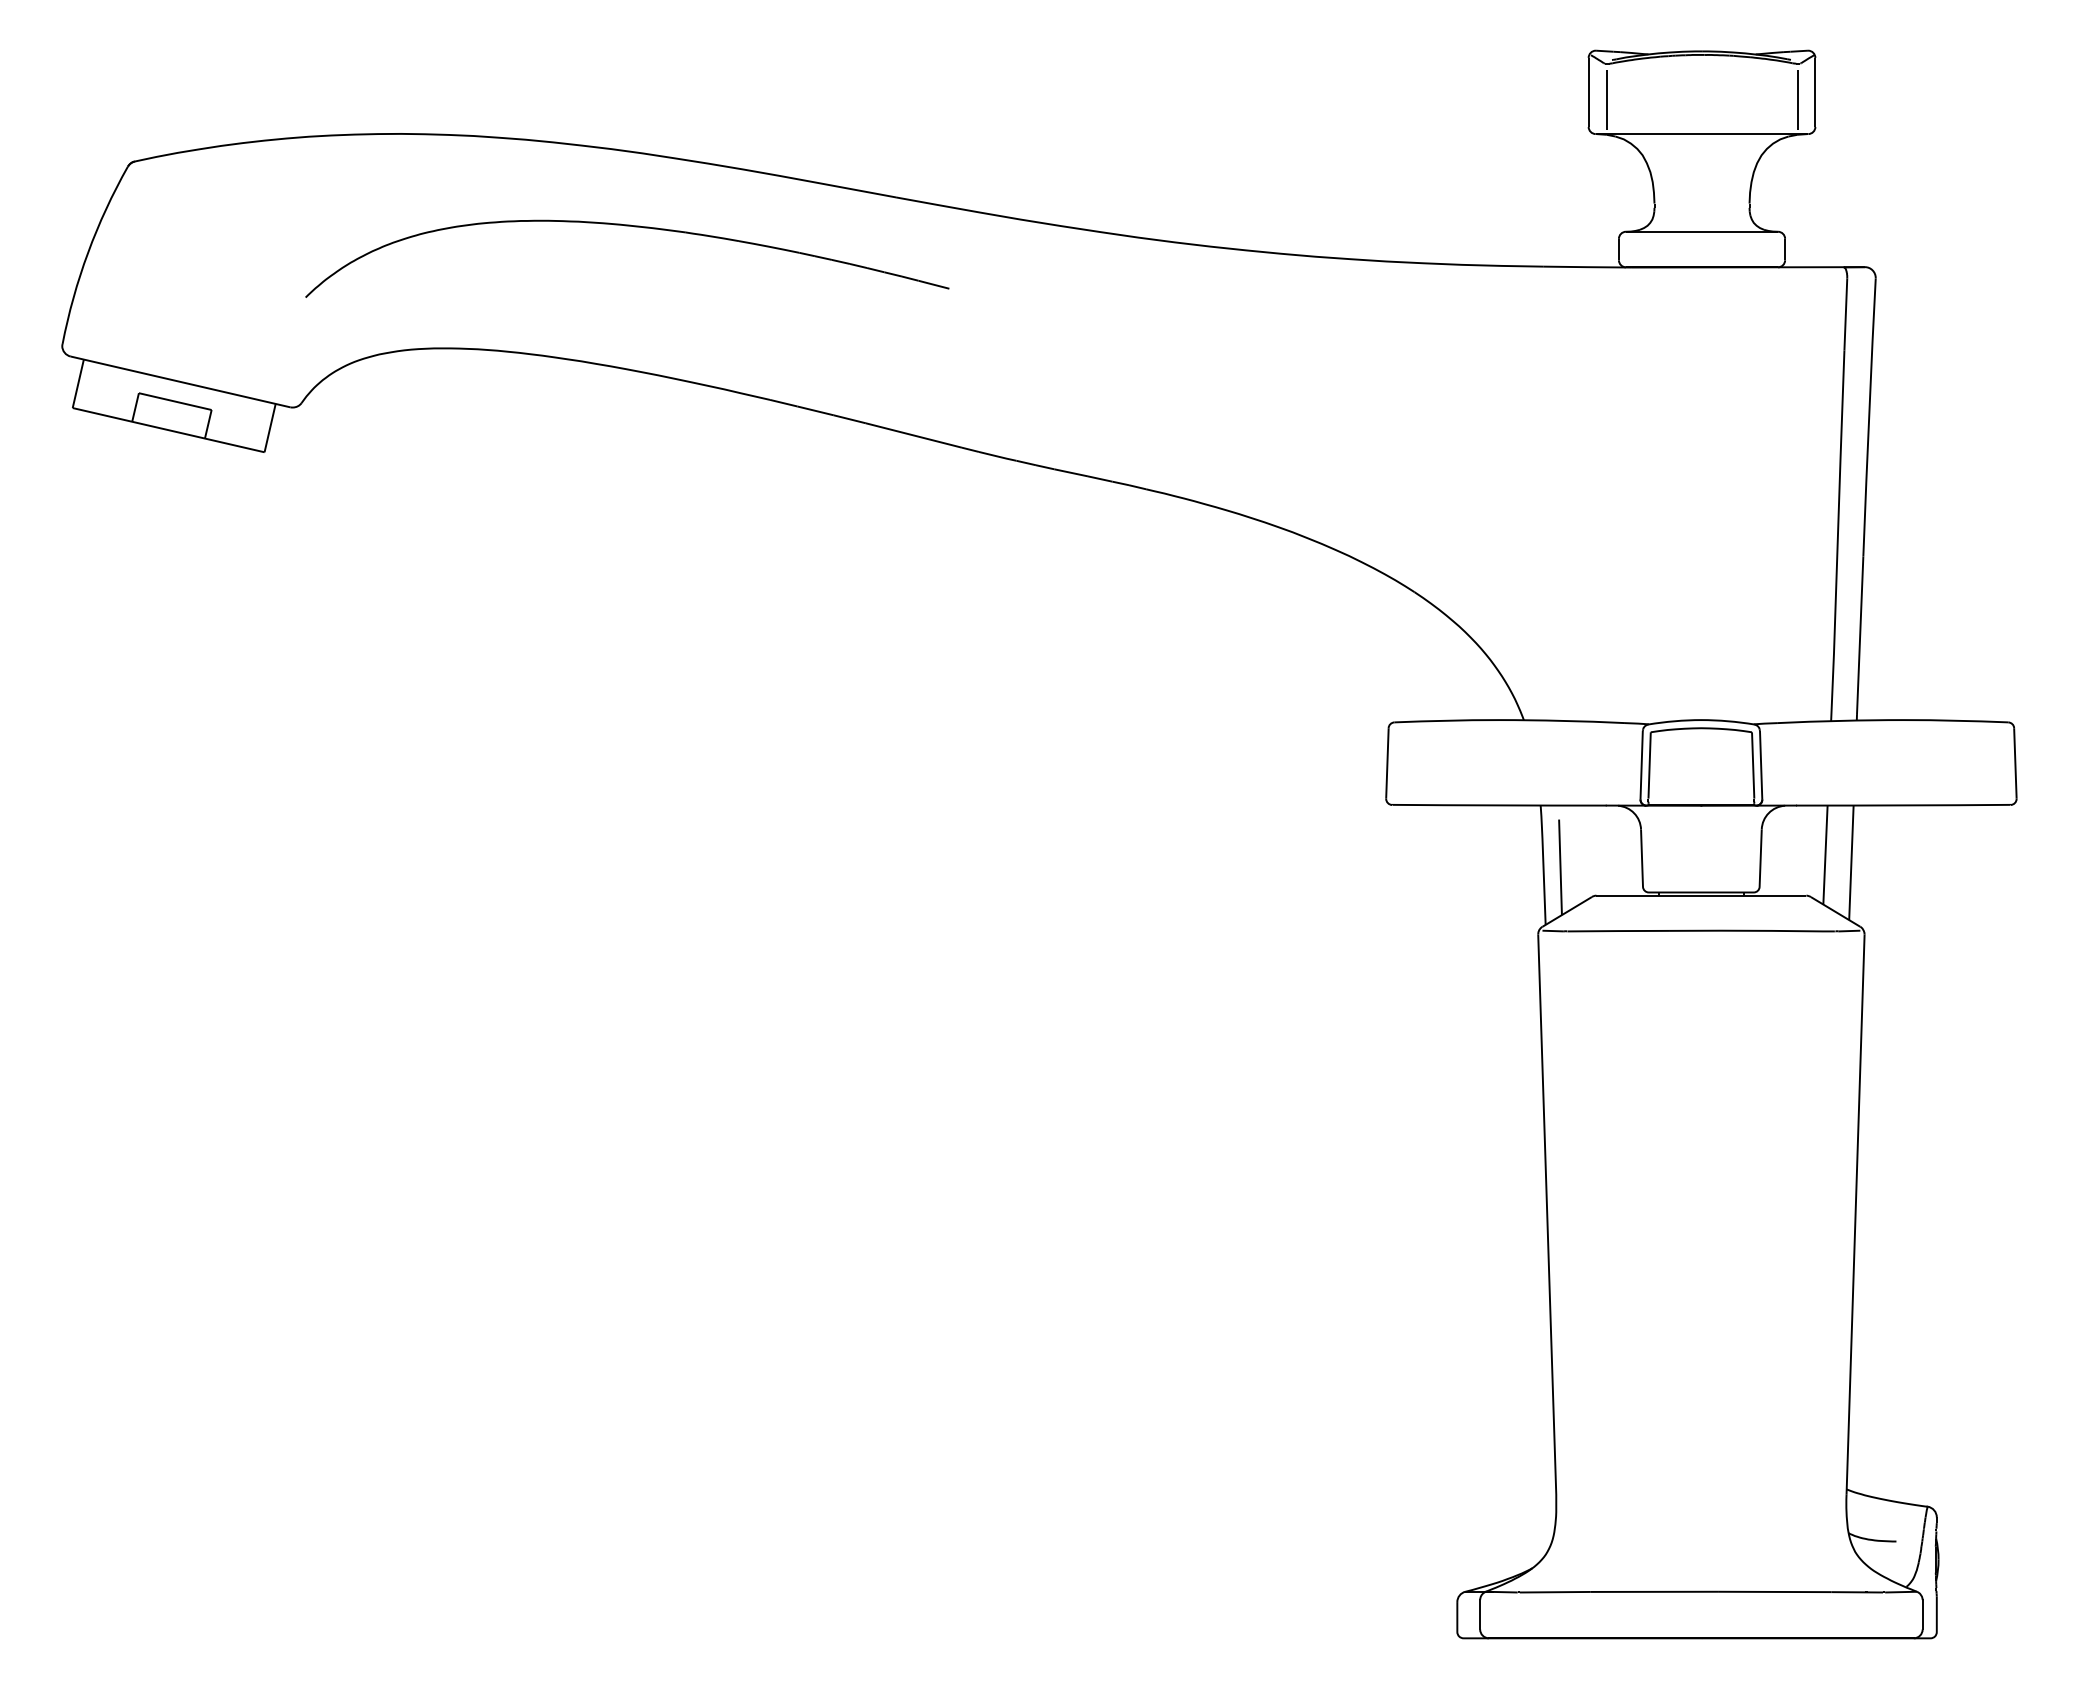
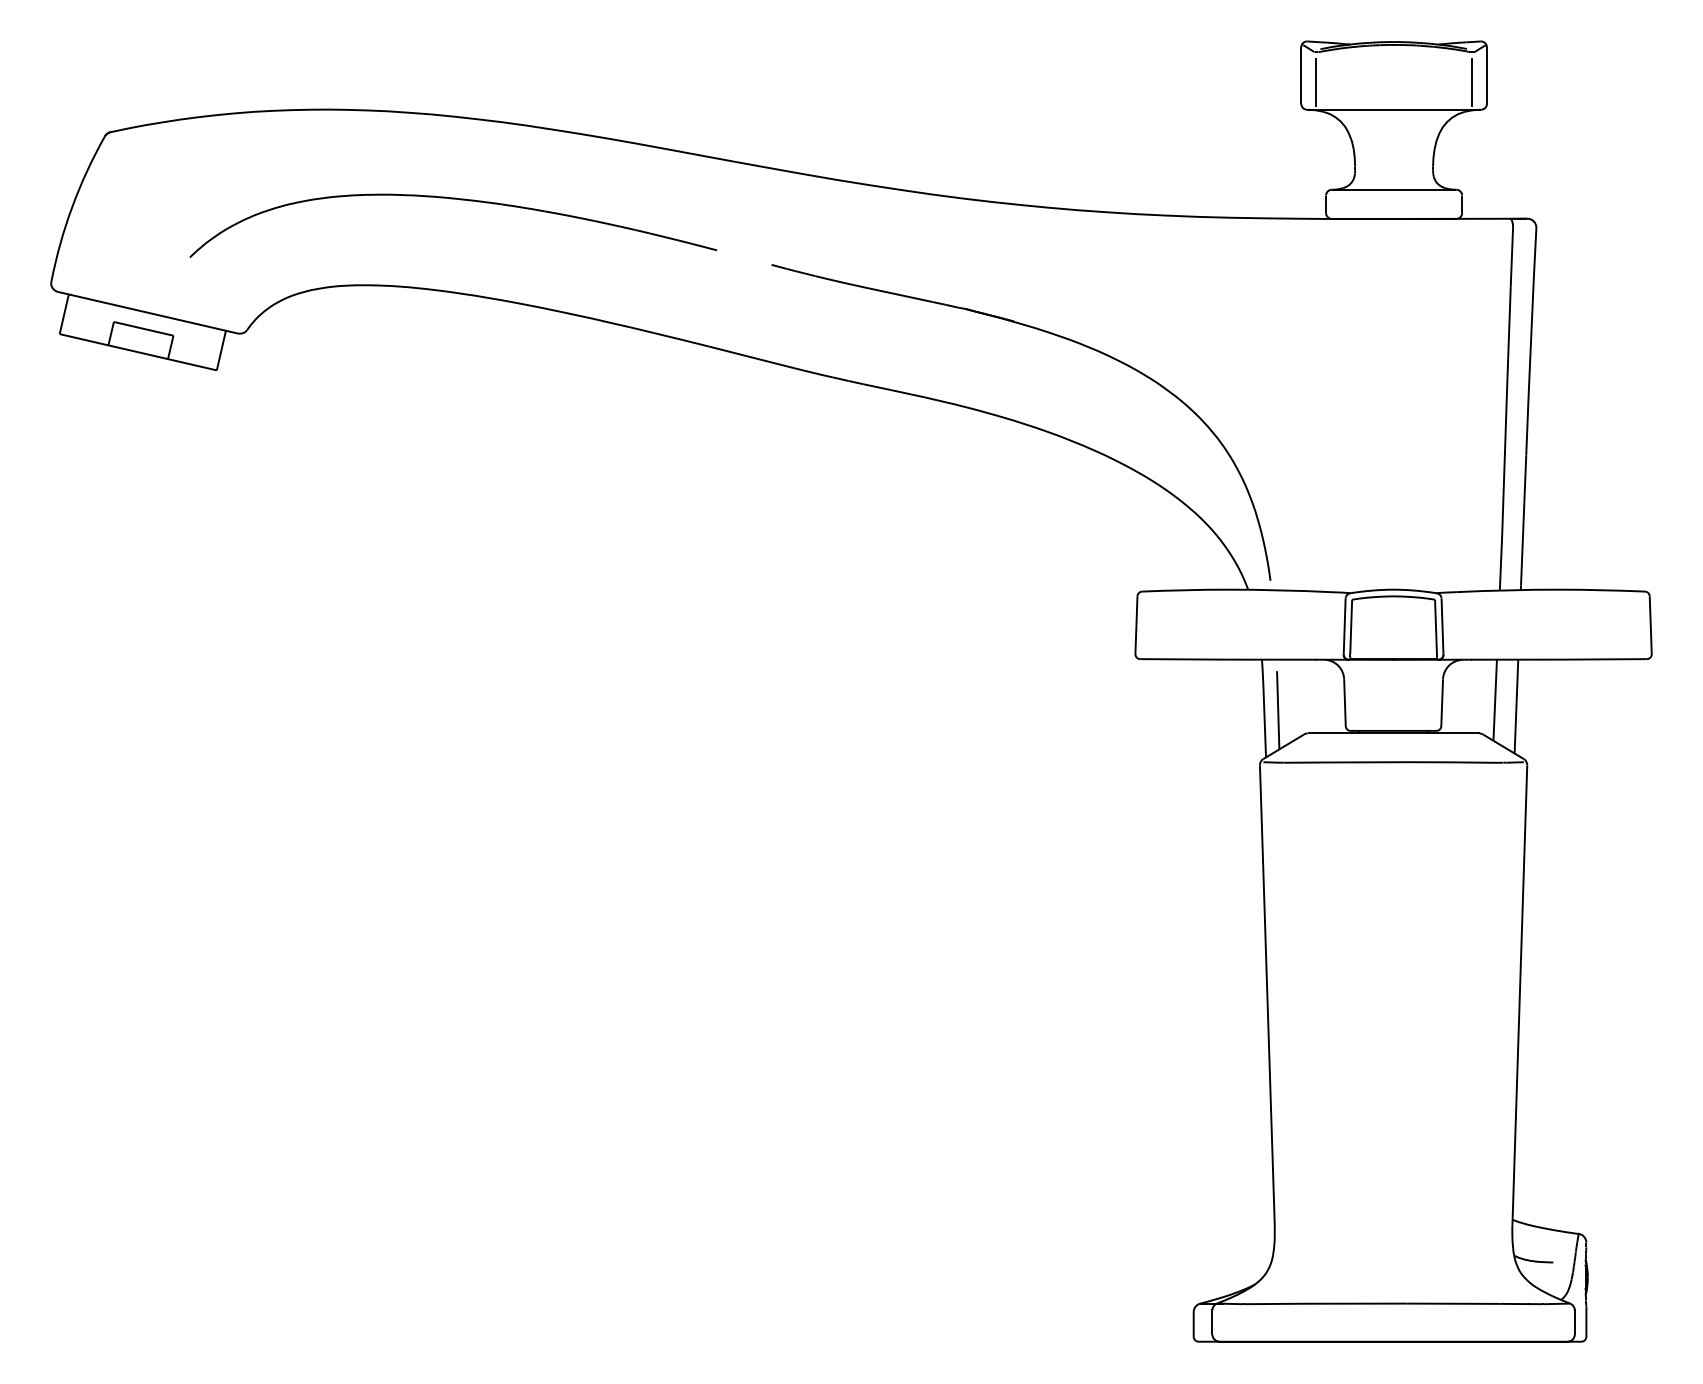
part: (634, 227) -> (459, 200), moved
part: (1286, 409) -> (1053, 335), added

